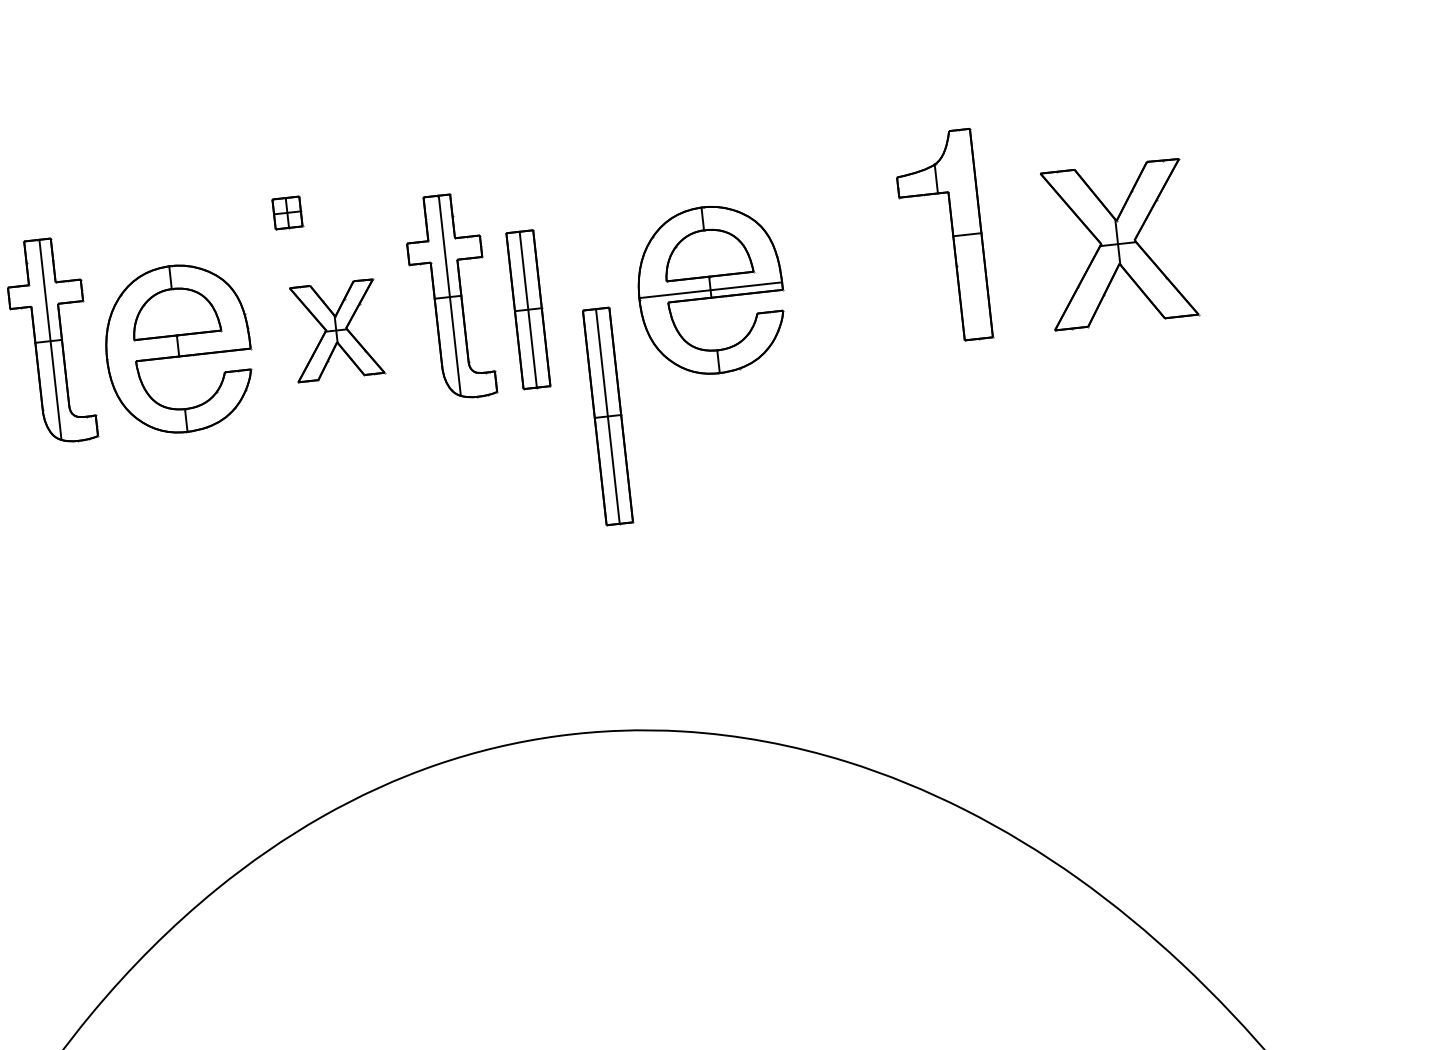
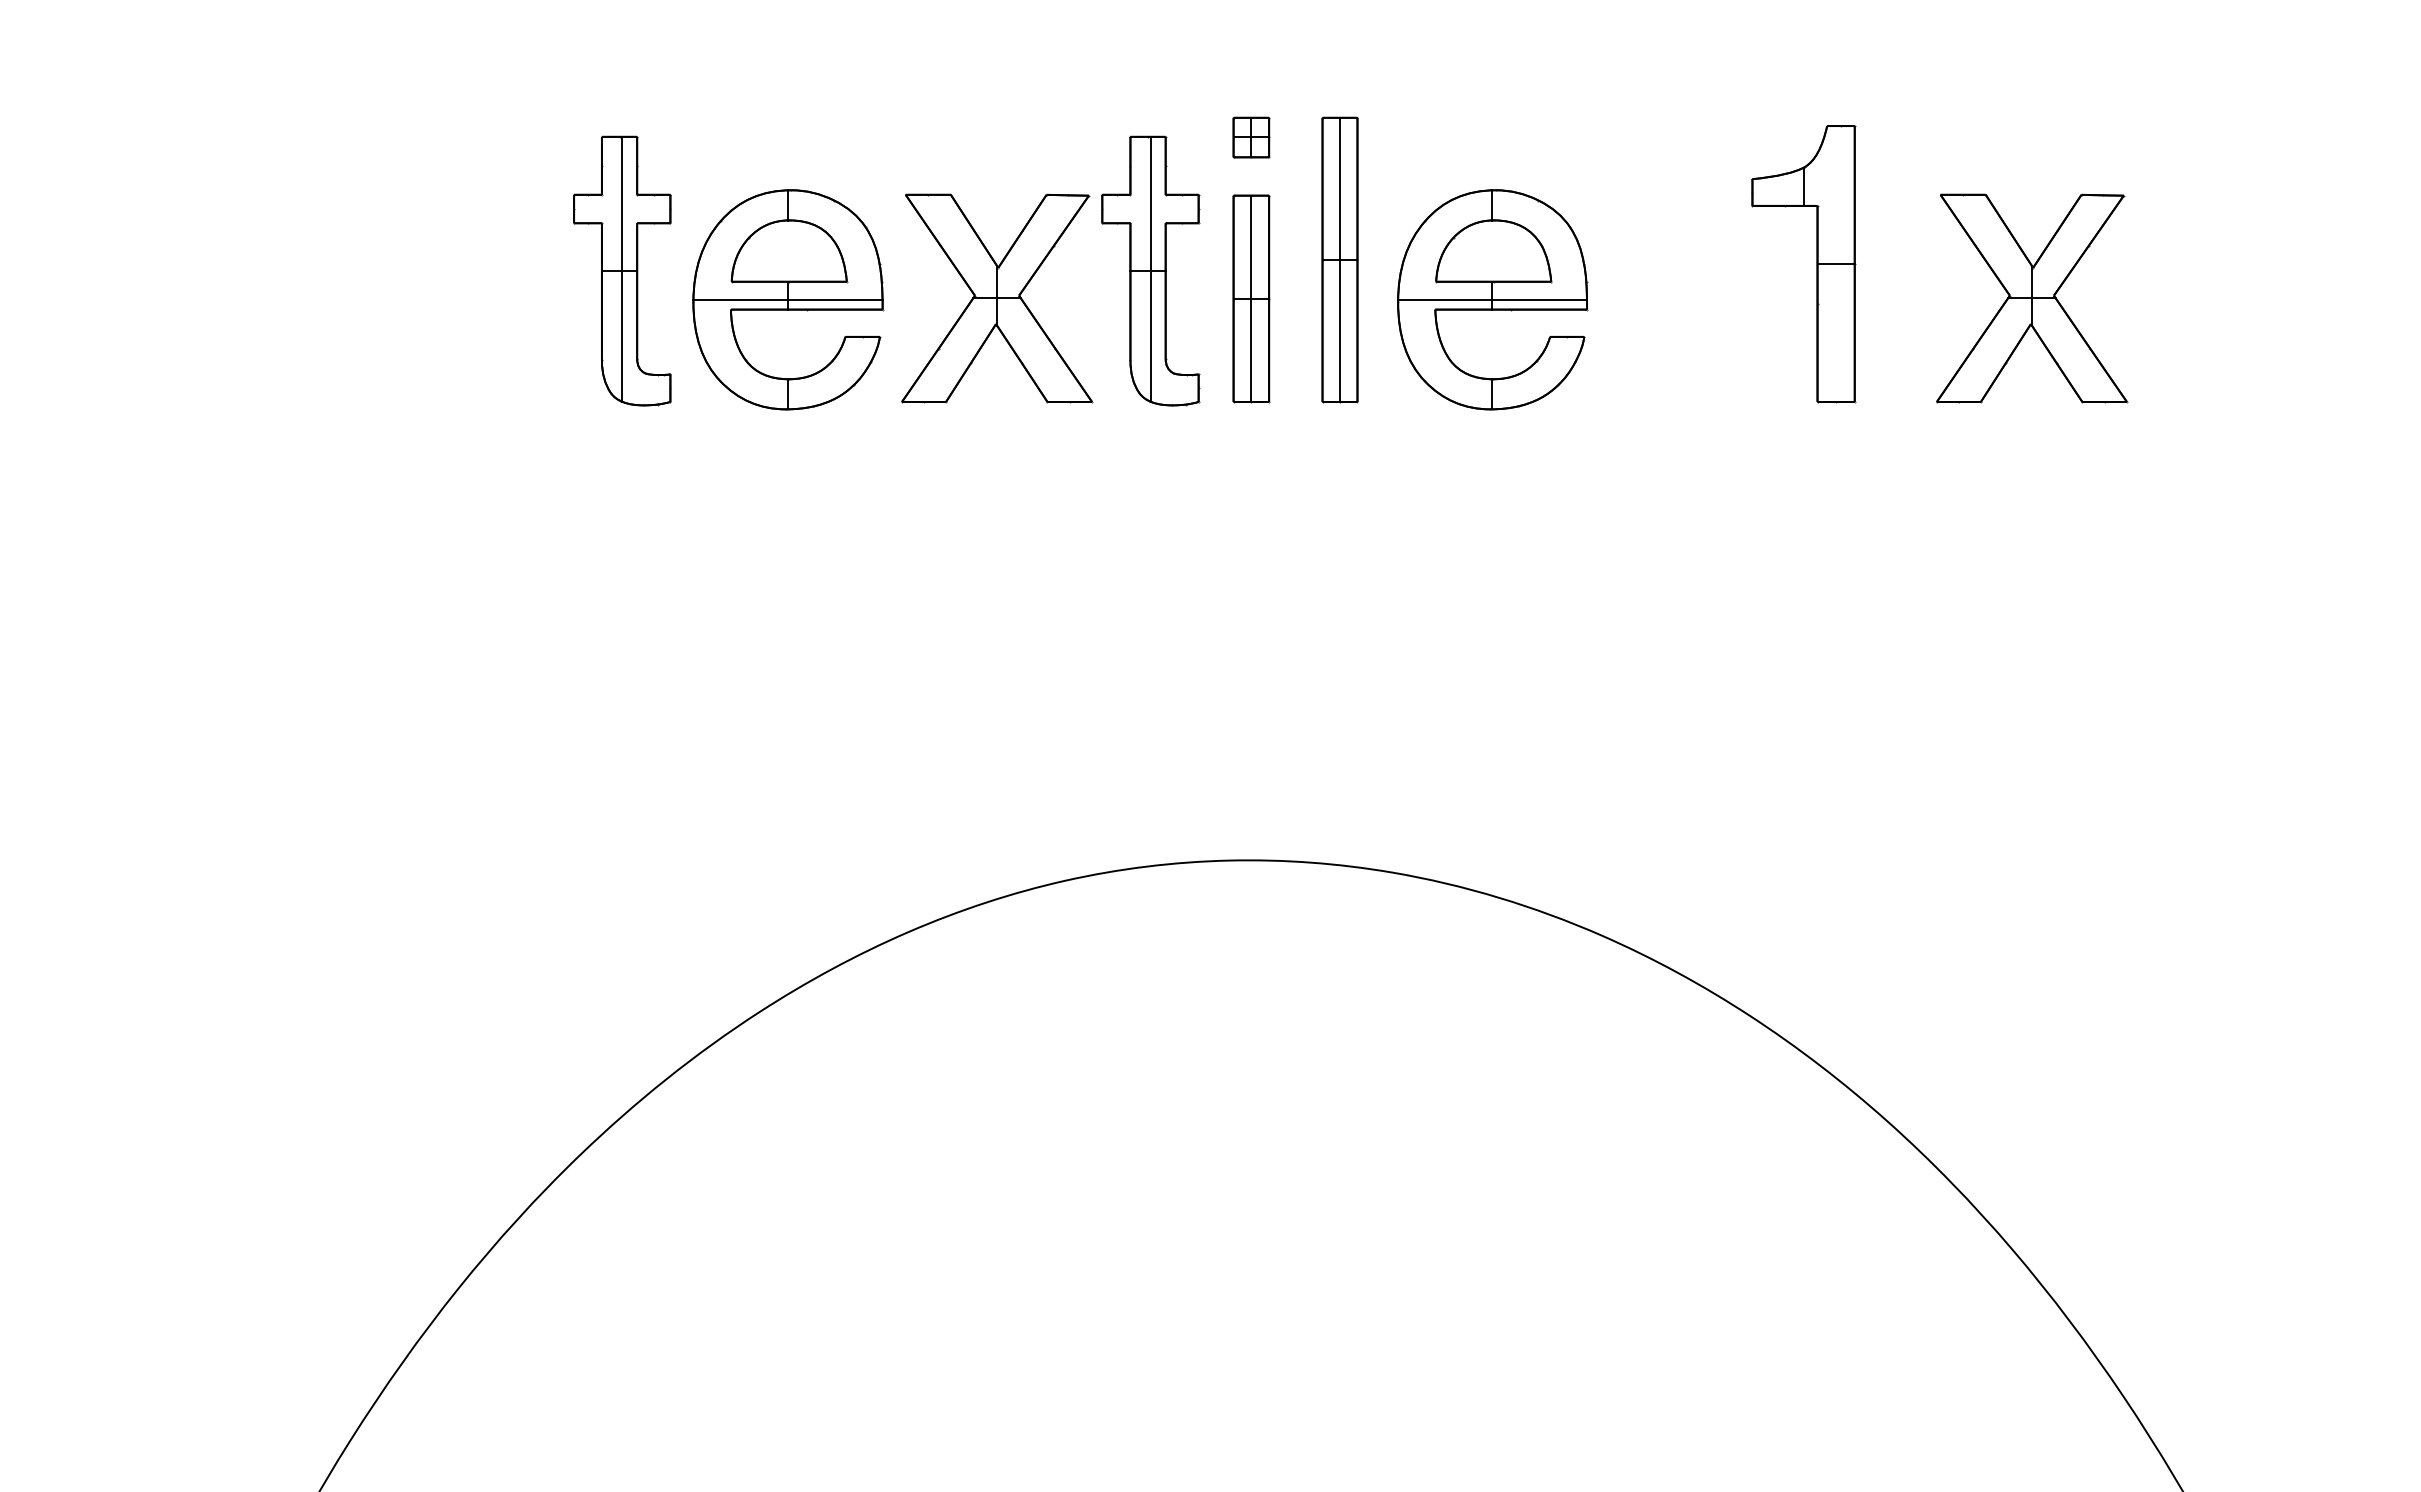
part: (287, 212) -> (1251, 137), moved
part: (336, 330) -> (997, 298), size x1.67
line: (177, 348) -> (787, 299), added
part: (607, 416) -> (1339, 259), moved

